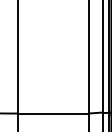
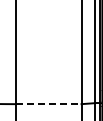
line: (52, 113) -> (48, 104), solid -> dashed

